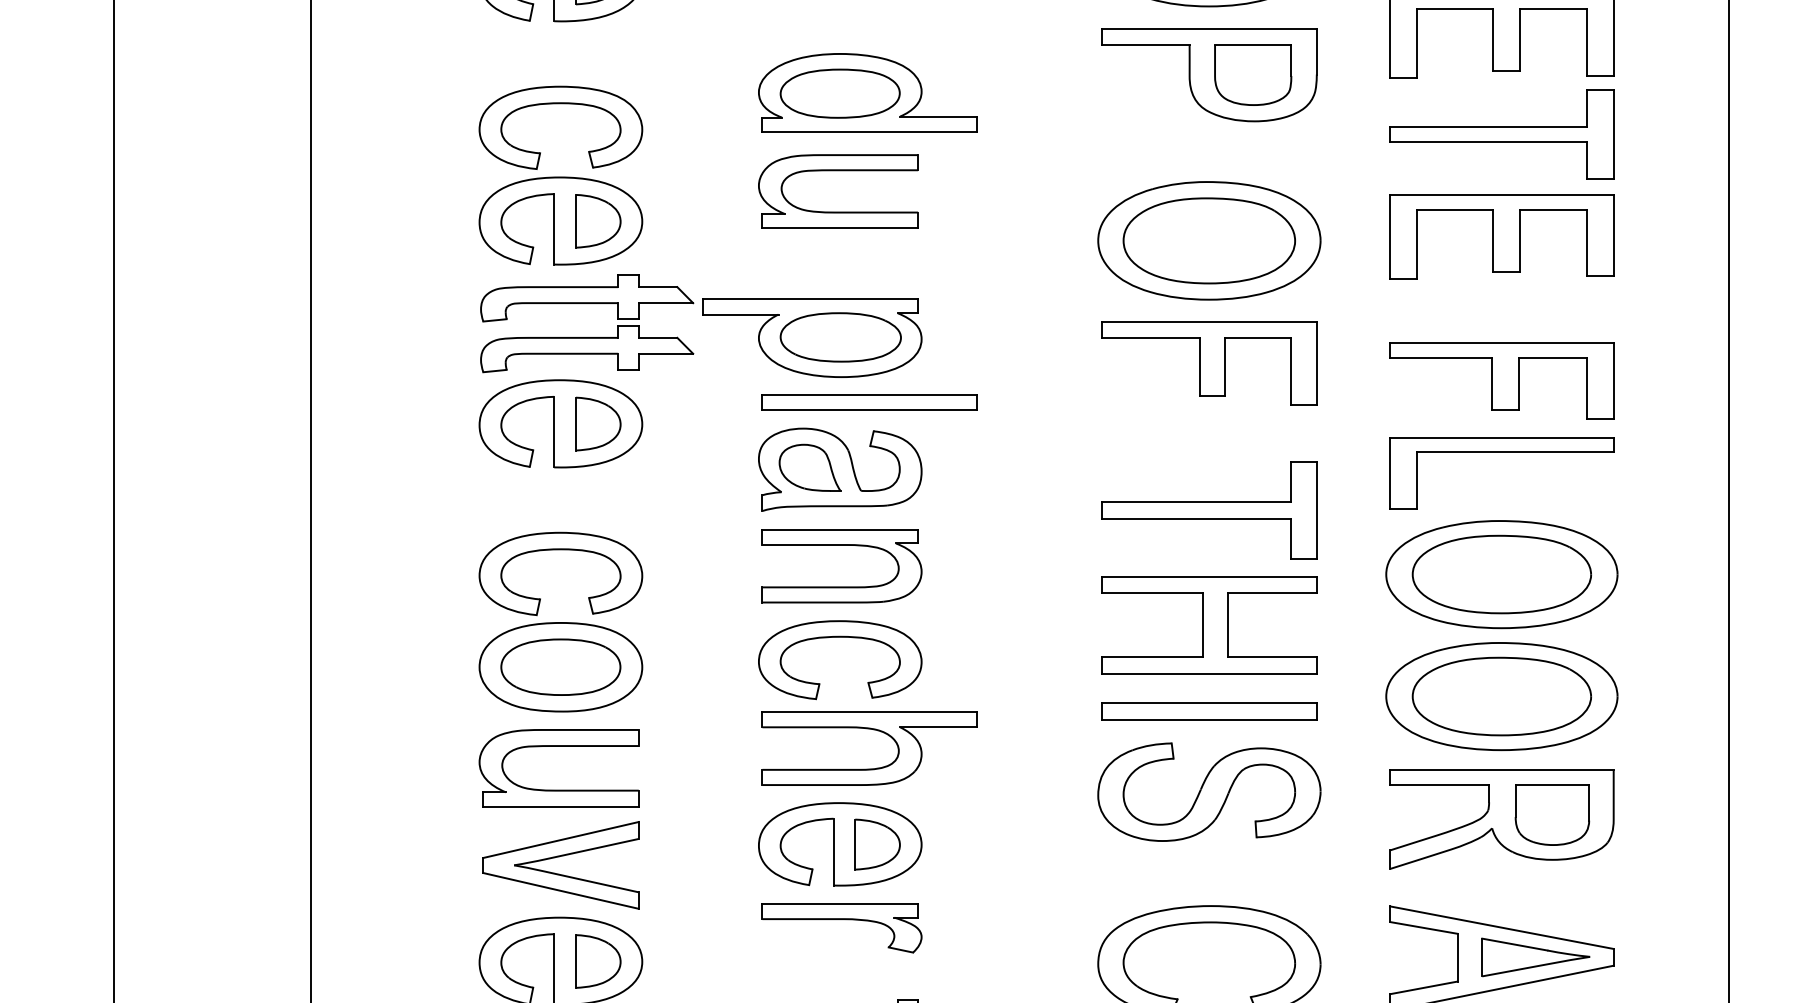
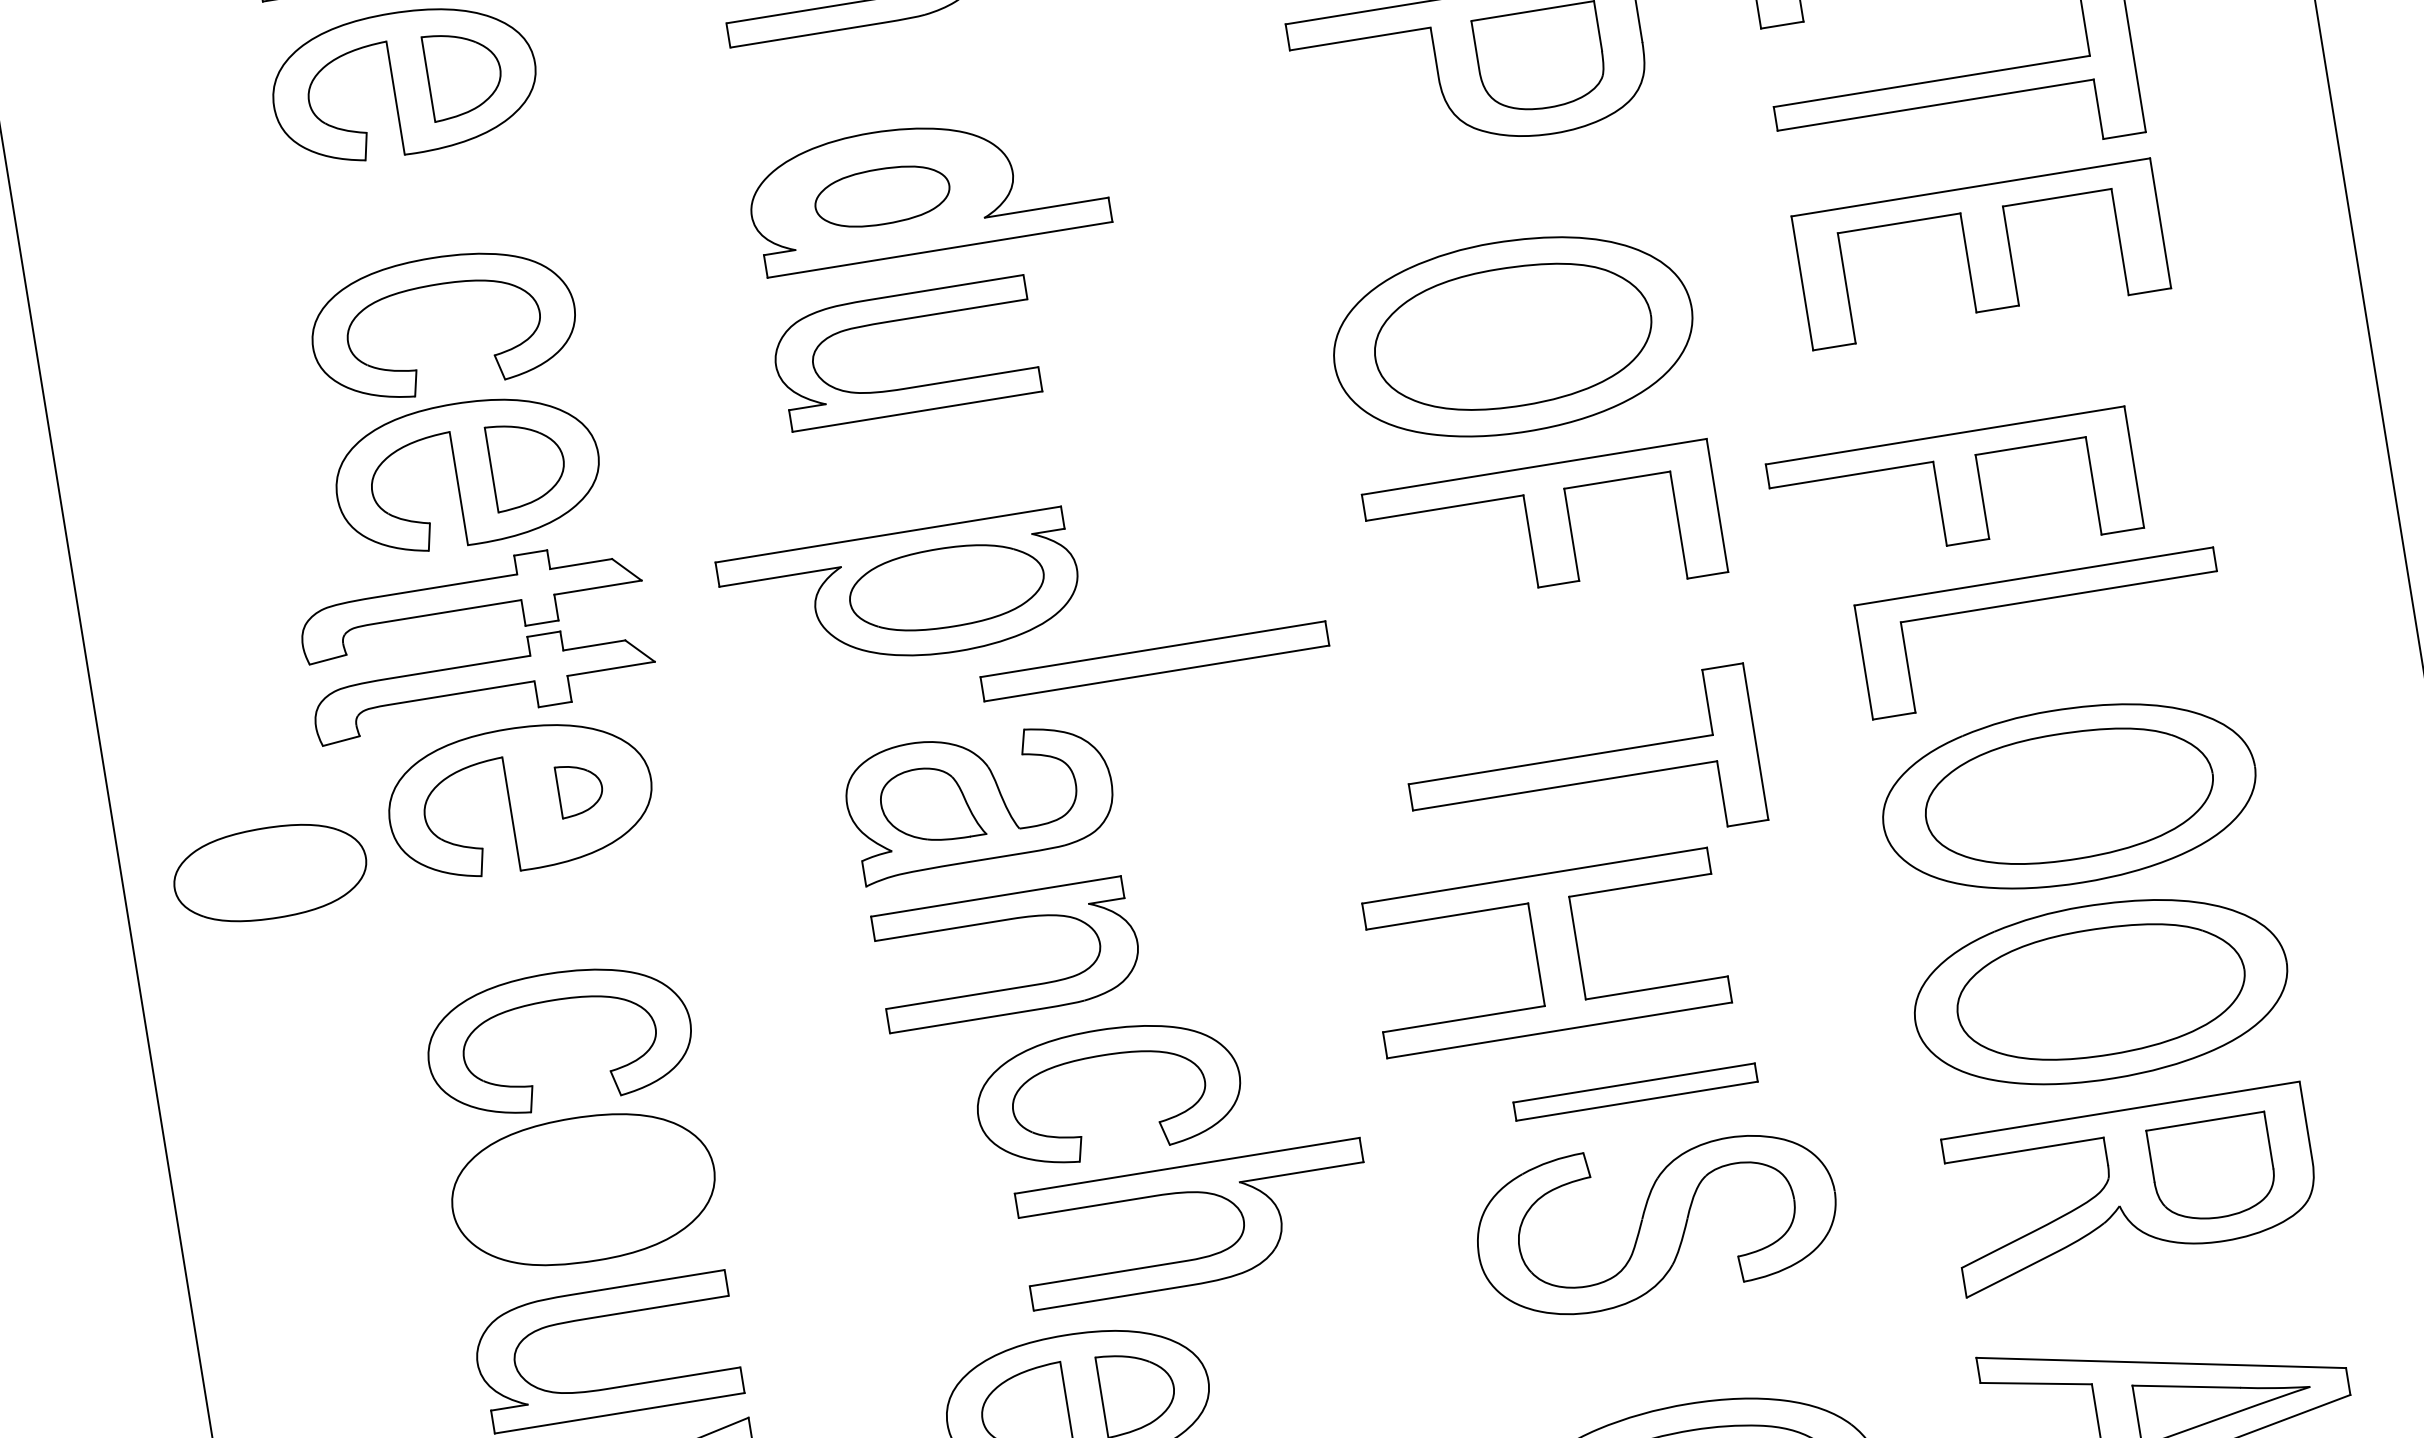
part: (839, 93) -> (881, 196), size x0.7
part: (587, 337) -> (481, 663), moved
part: (1501, 380) -> (1954, 495), moved
part: (869, 402) -> (1154, 661), moved
part: (598, 423) -> (580, 788), size x0.6
part: (1209, 625) -> (1547, 953), moved
part: (840, 637) -> (1103, 1056), moved
part: (560, 666) -> (269, 871), moved
part: (1209, 711) -> (1635, 1092), size x0.7
part: (873, 730) -> (1197, 1194), moved

